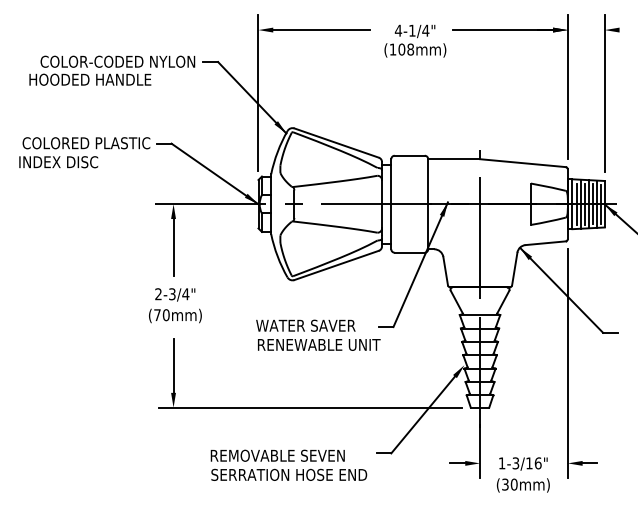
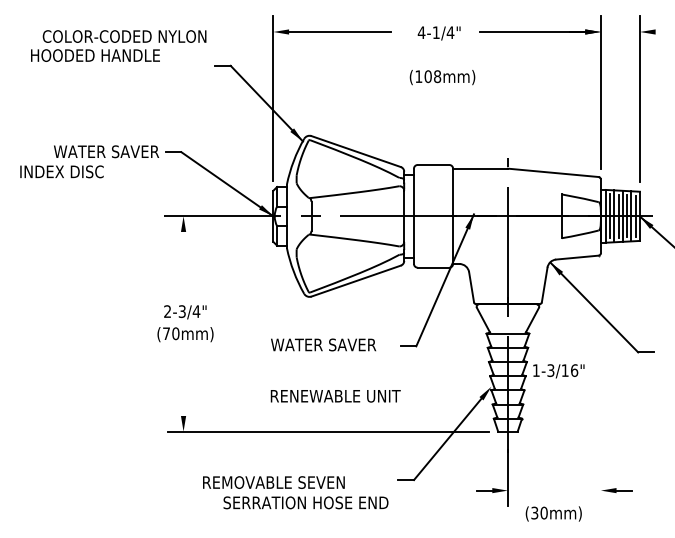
text: (415, 50) -> (442, 77), moved
text: (112, 70) -> (118, 45), moved
text: (86, 142) -> (91, 151), COLORED PLASTIC -> WATER SAVER
line: (173, 246) -> (183, 261), removed
text: (319, 345) -> (335, 396), moved
line: (567, 364) -> (600, 385), removed
line: (173, 365) -> (183, 387), removed
text: (277, 455) -> (273, 482), moved
text: (523, 464) -> (558, 371), moved

